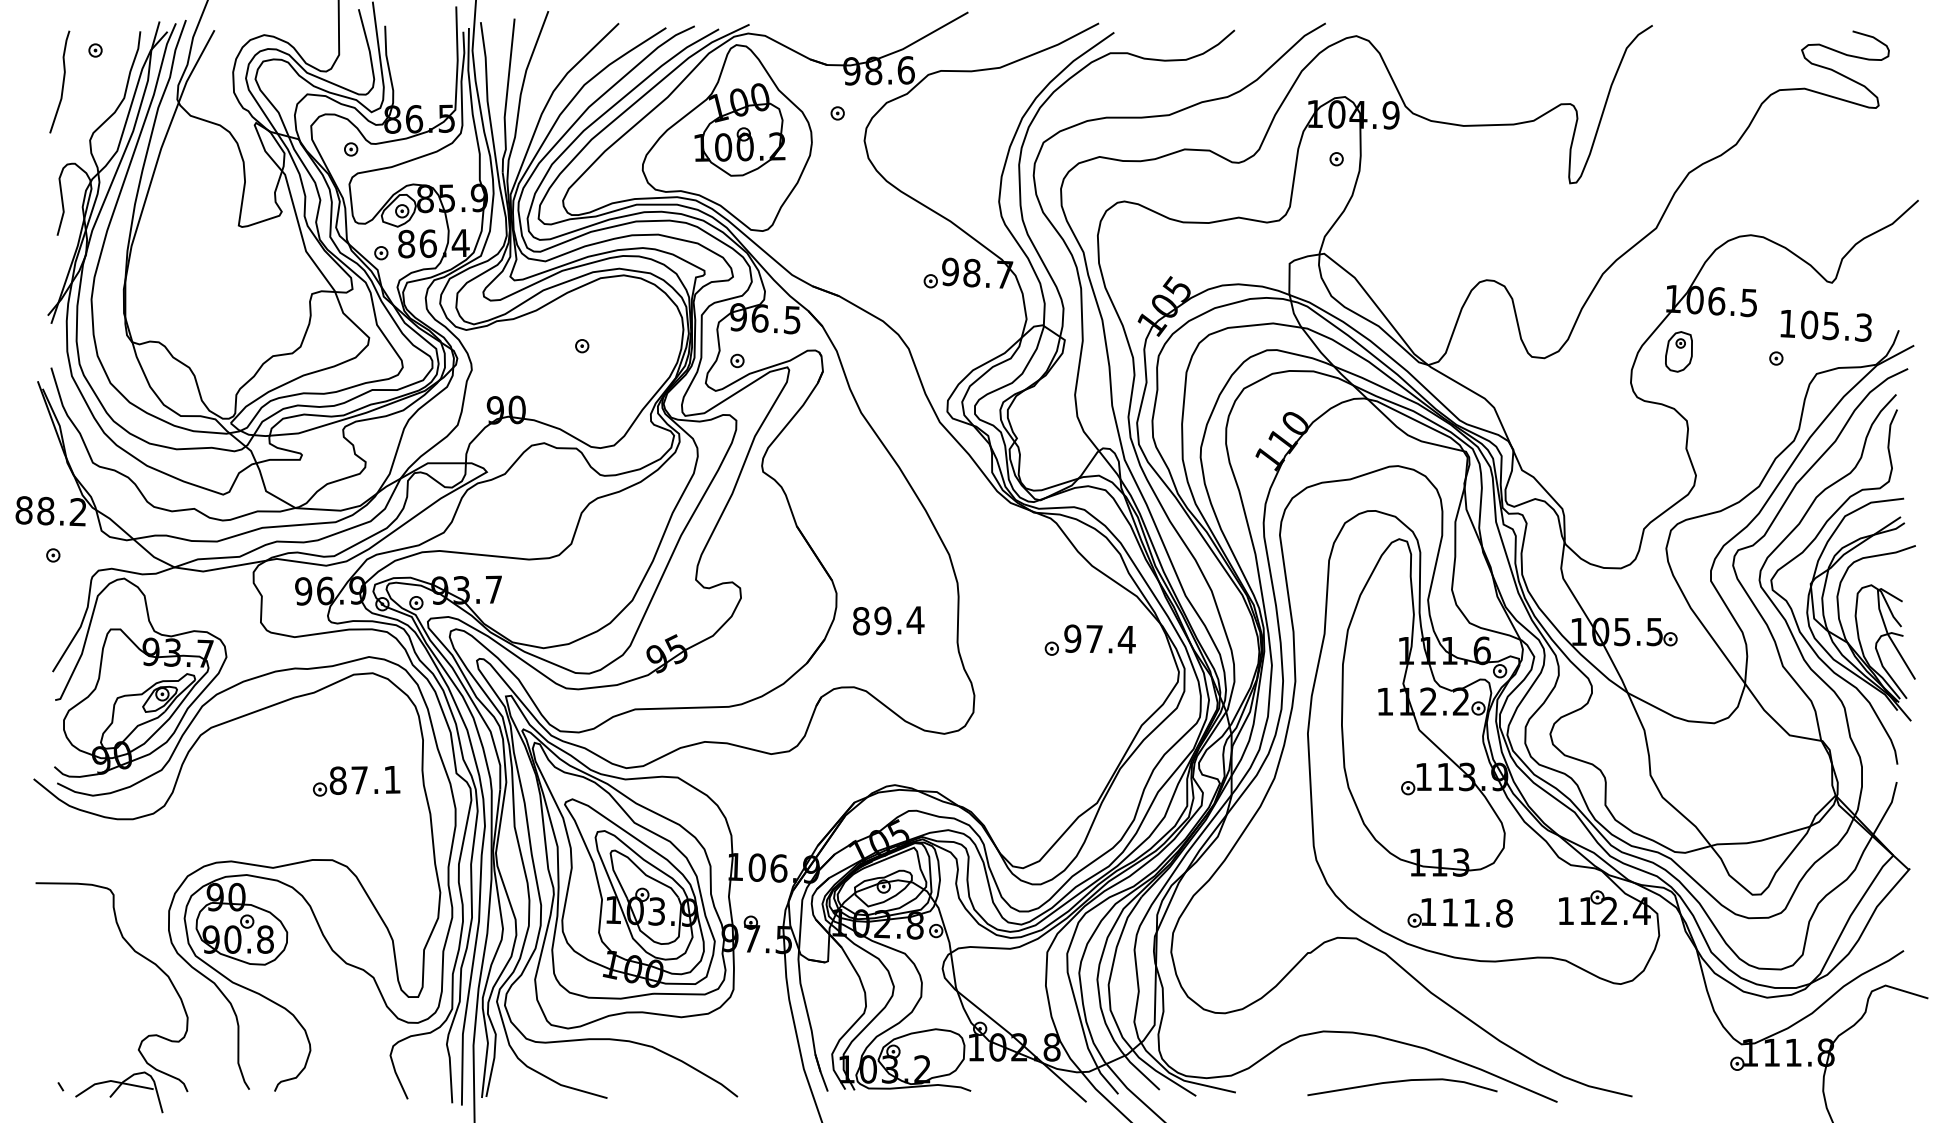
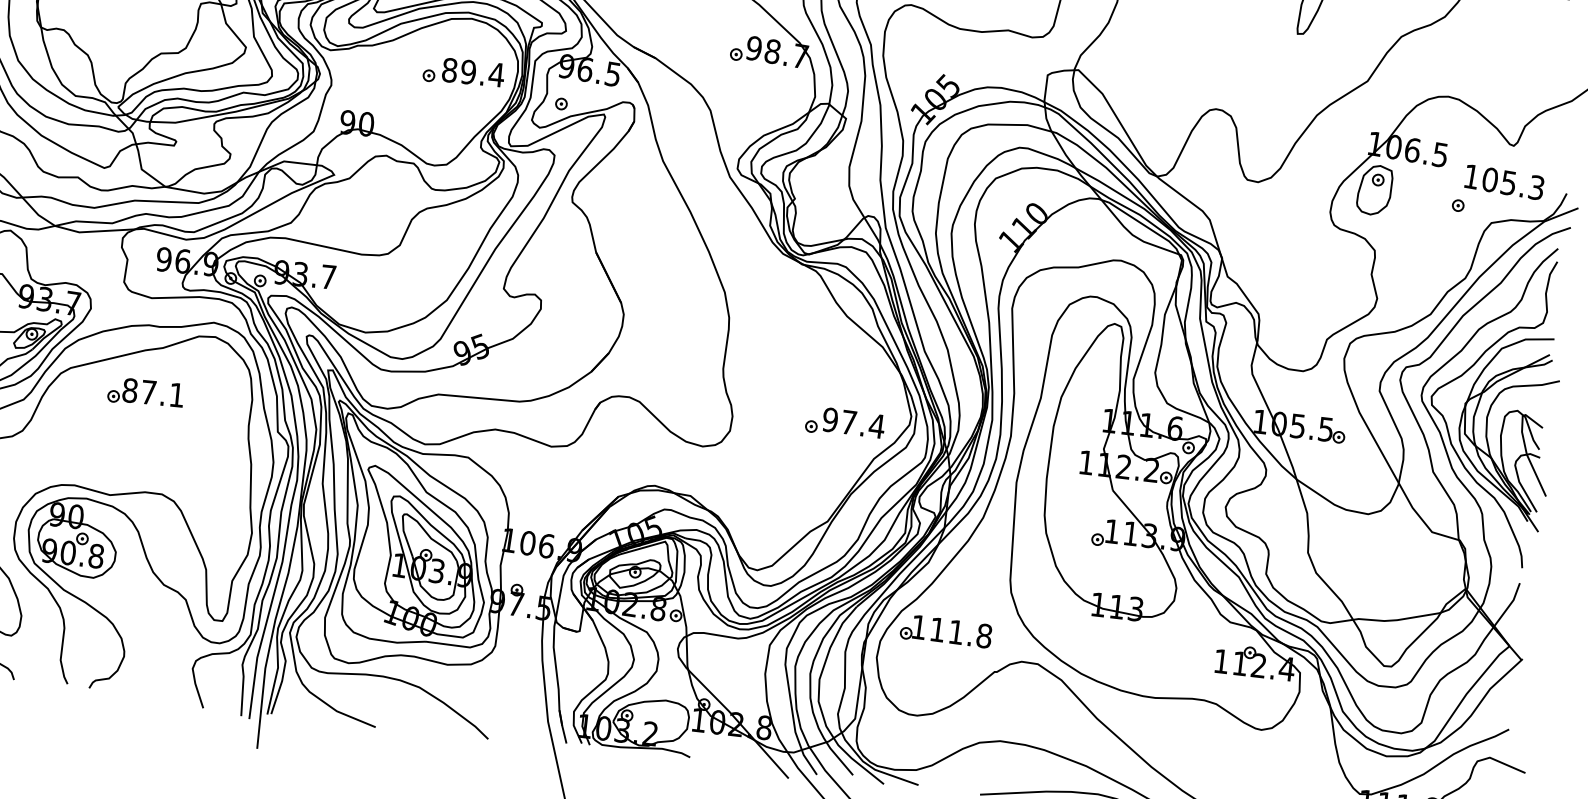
part: (1678, 351) -> (1374, 189), size x1.43
text: (888, 620) -> (473, 72), moved
part: (1089, 639) -> (844, 422), moved
part: (356, 781) -> (145, 393), moved
part: (1452, 912) -> (939, 630), moved

